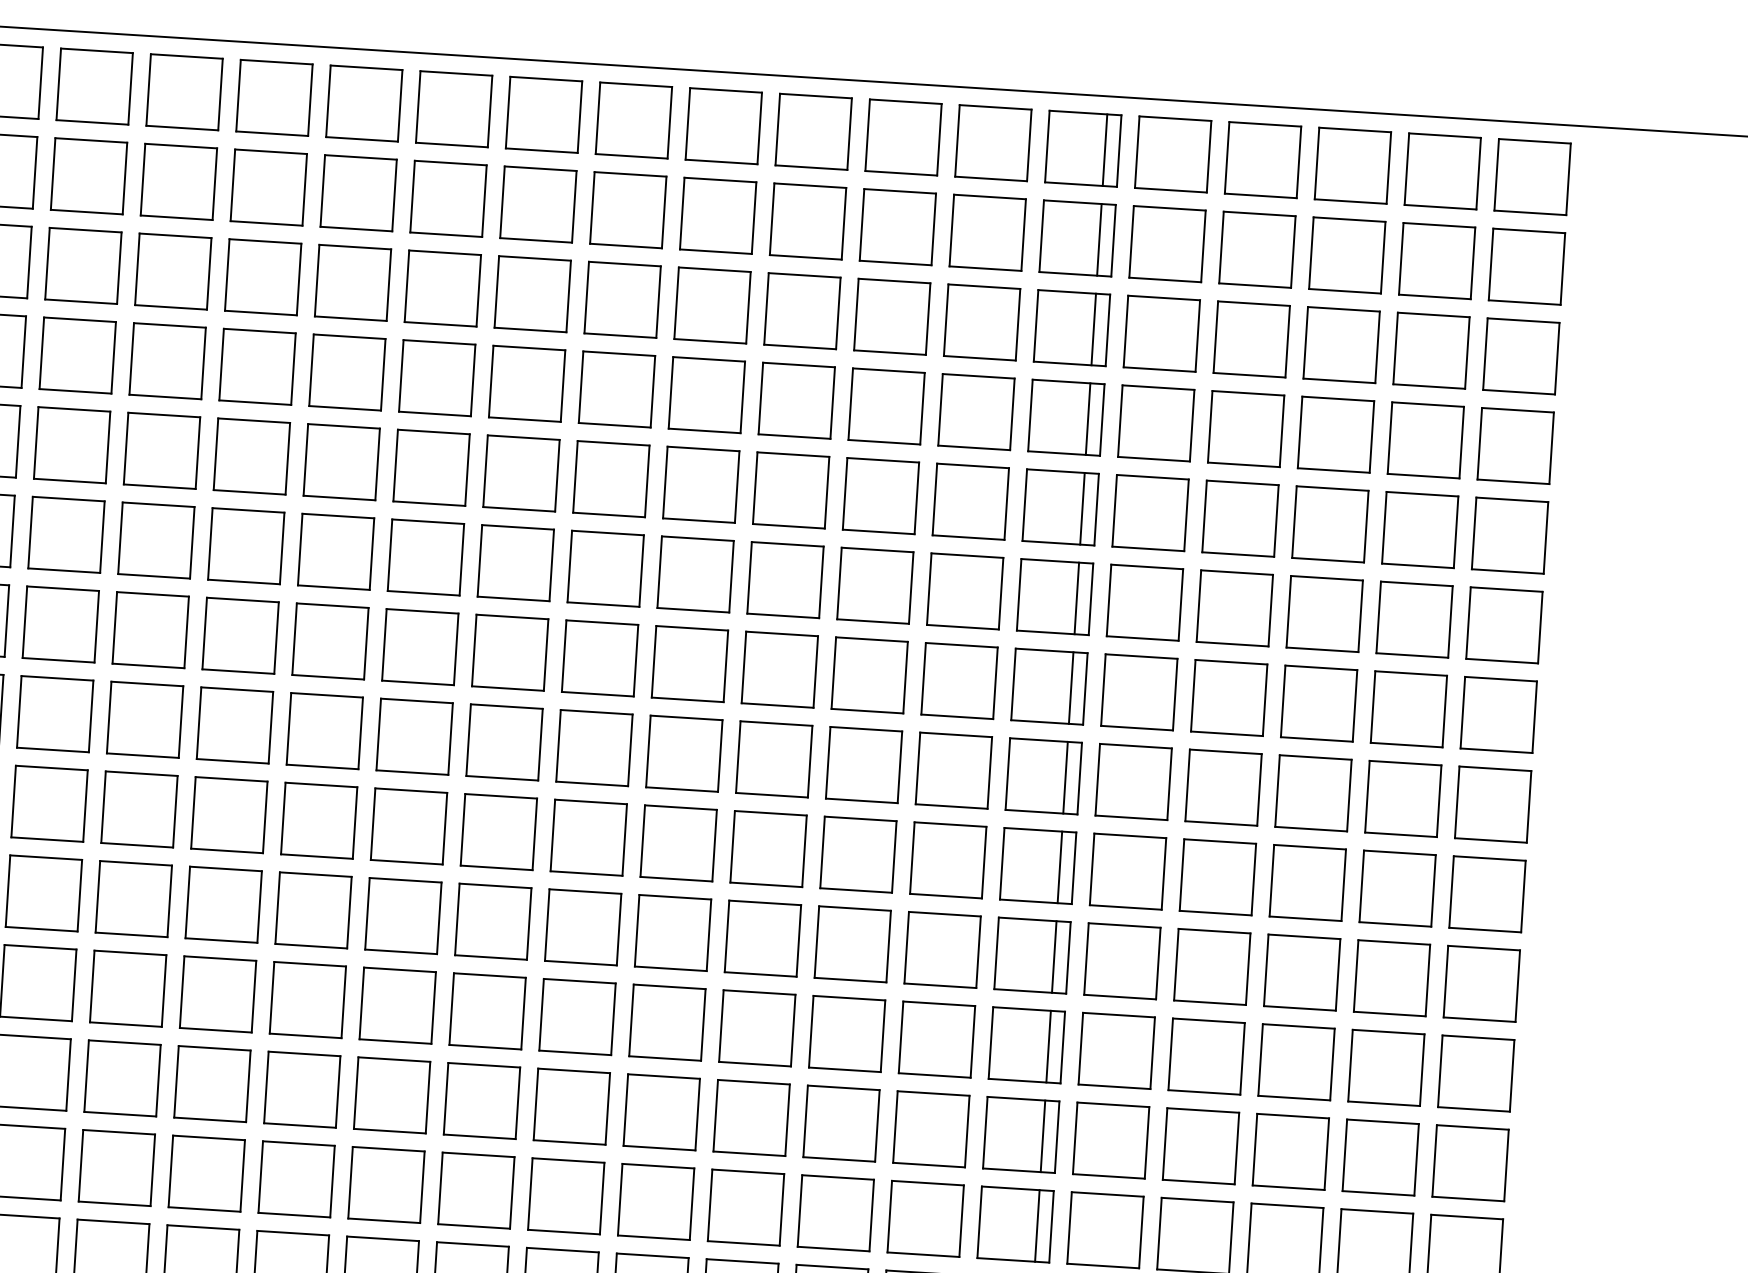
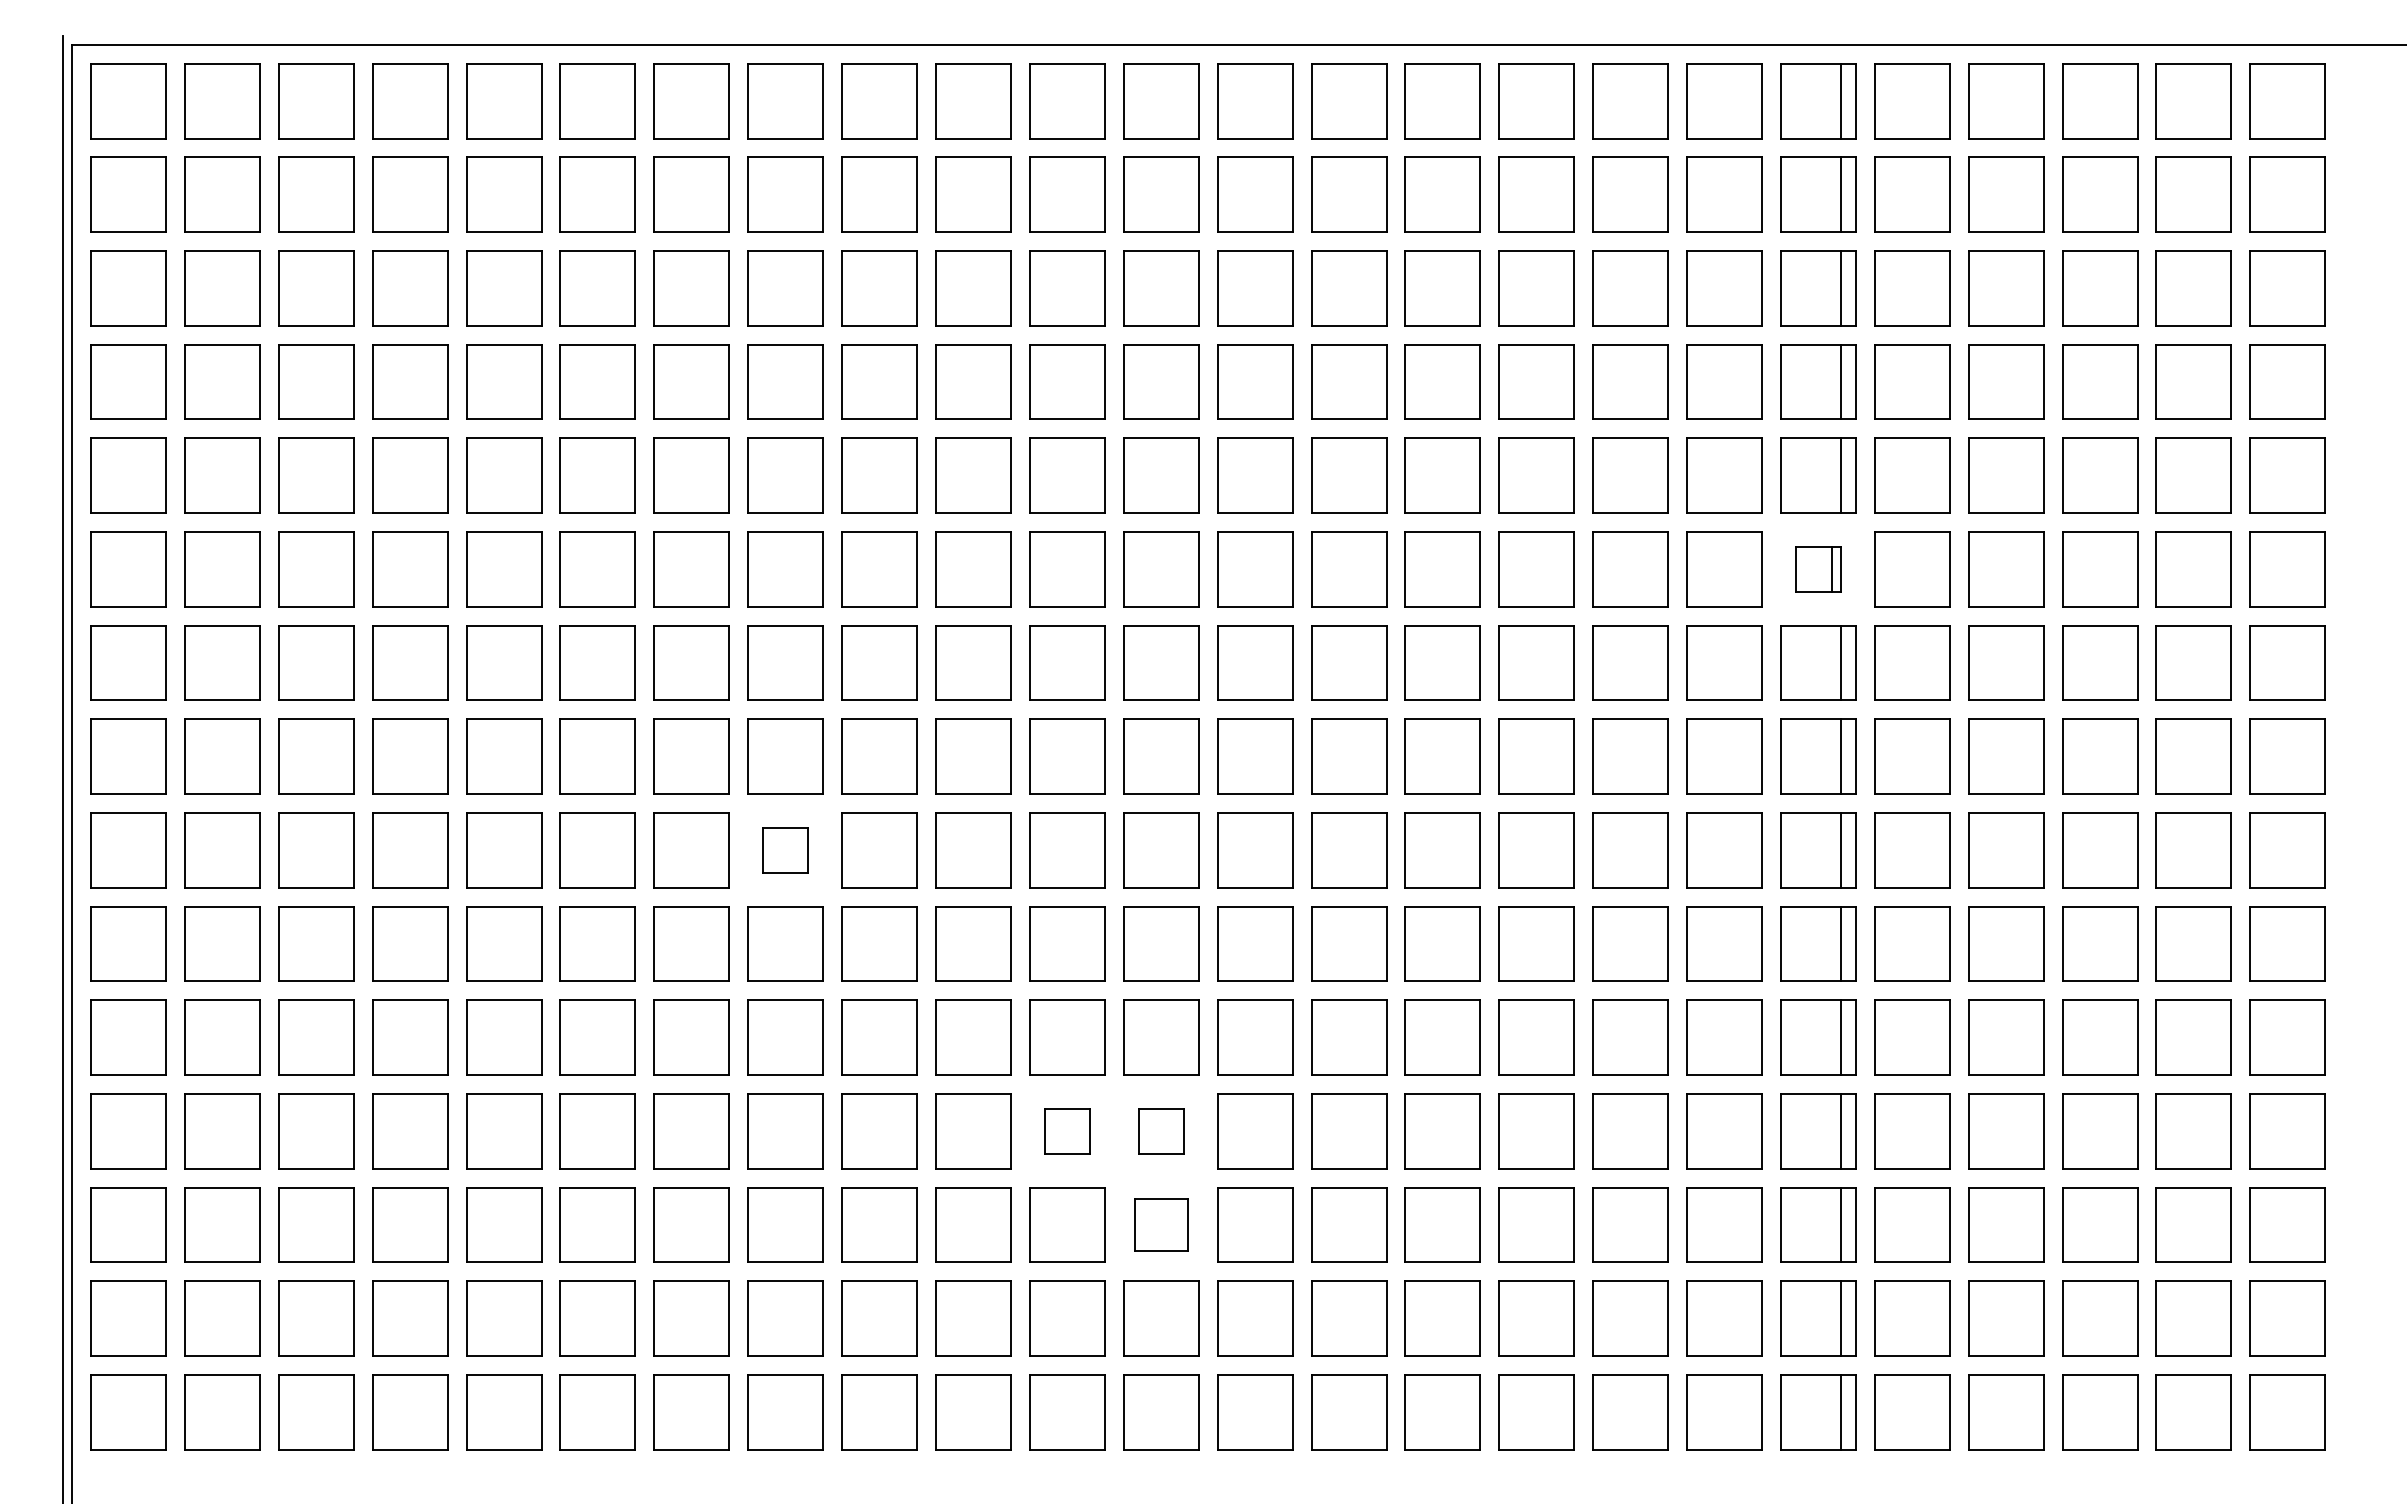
part: (1055, 597) -> (1818, 569), size x0.6
part: (49, 803) -> (785, 850), size x0.6
part: (302, 1089) -> (1067, 1131), size x0.6
part: (392, 1095) -> (1161, 1131), size x0.6
part: (386, 1184) -> (1161, 1224), size x0.7

